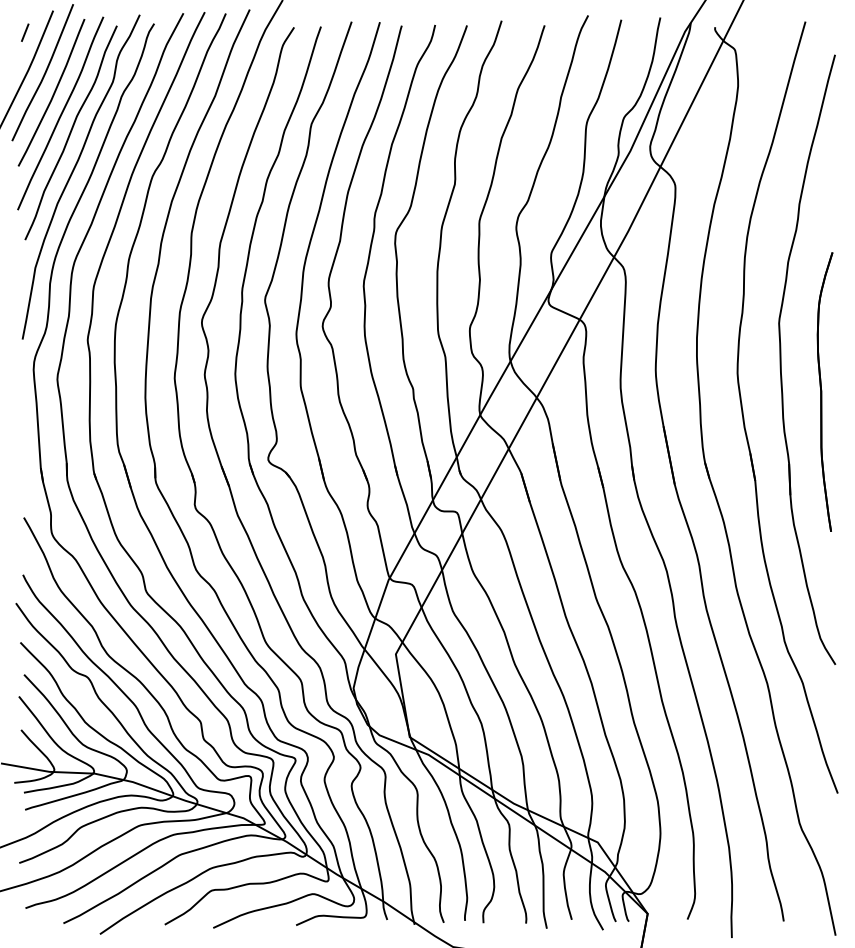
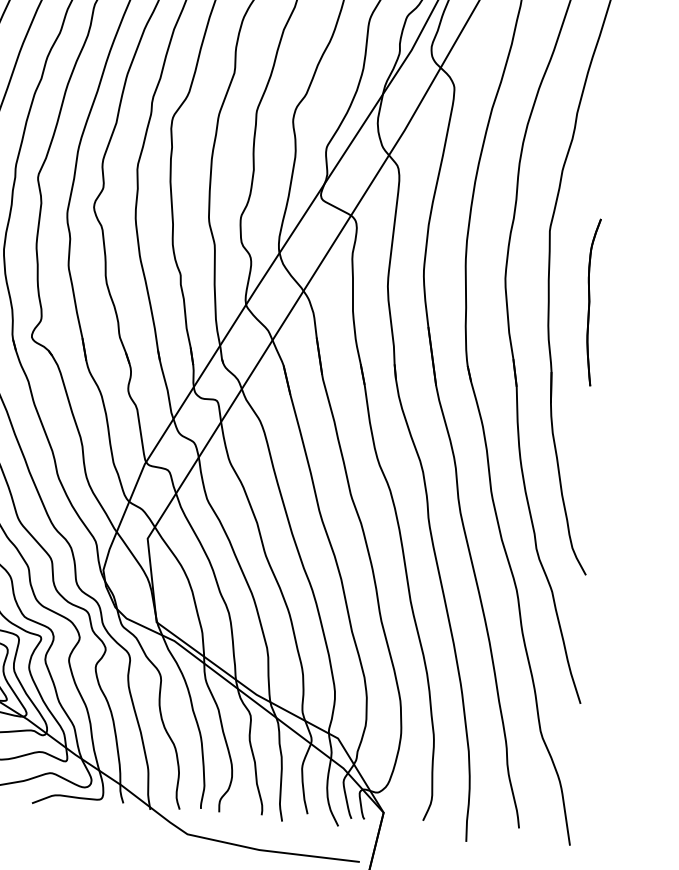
part: (824, 391) -> (591, 301), size x0.6

